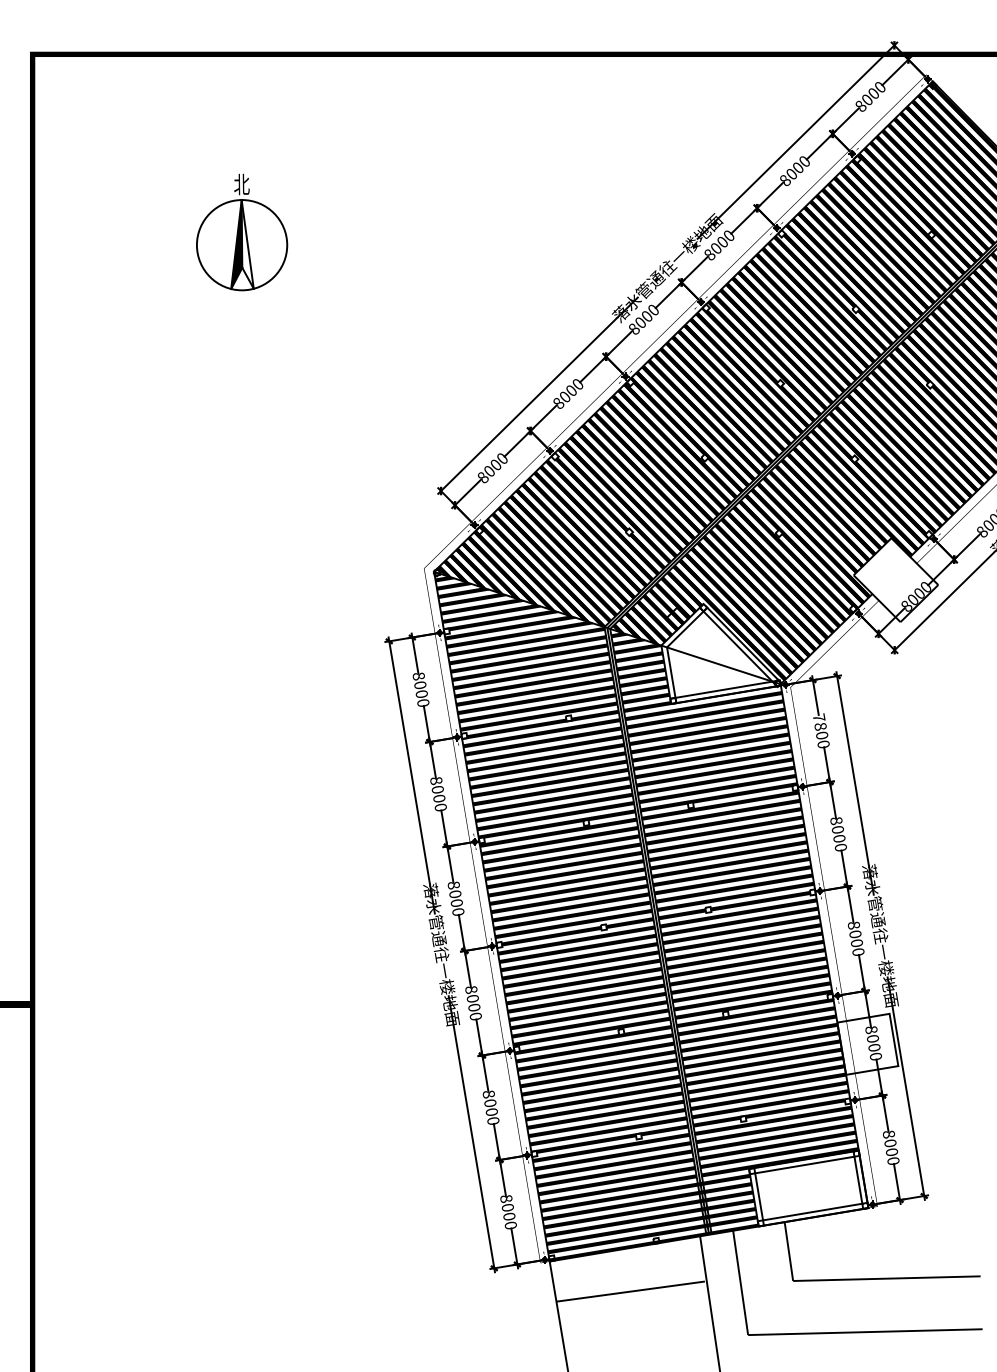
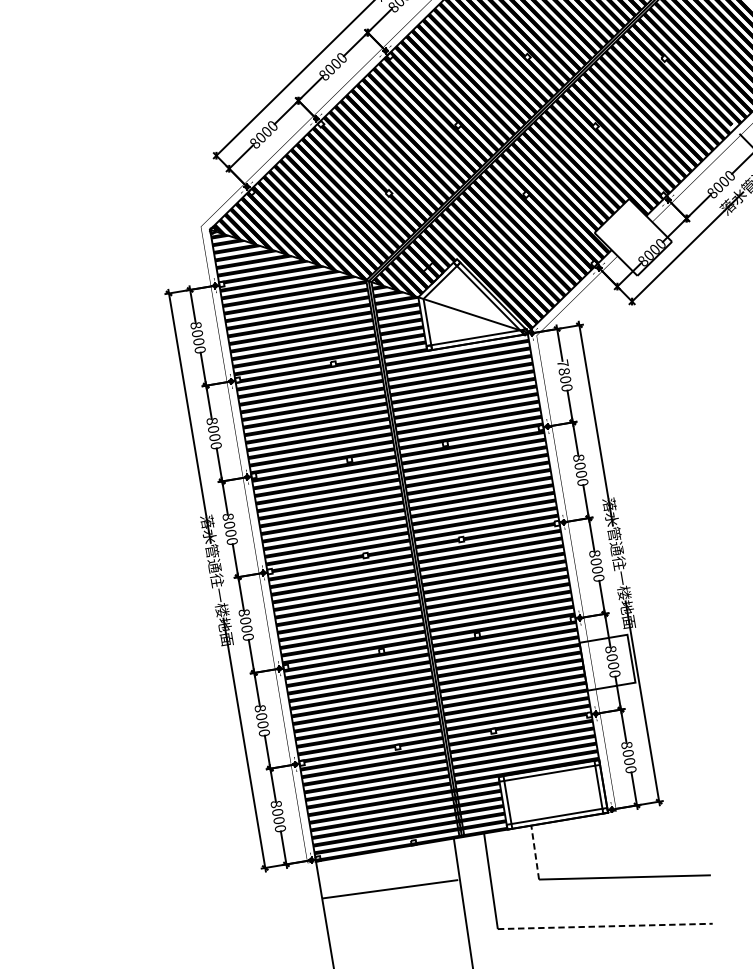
line: (788, 1251) -> (534, 852), solid -> dashed
line: (865, 1332) -> (605, 926), solid -> dashed

